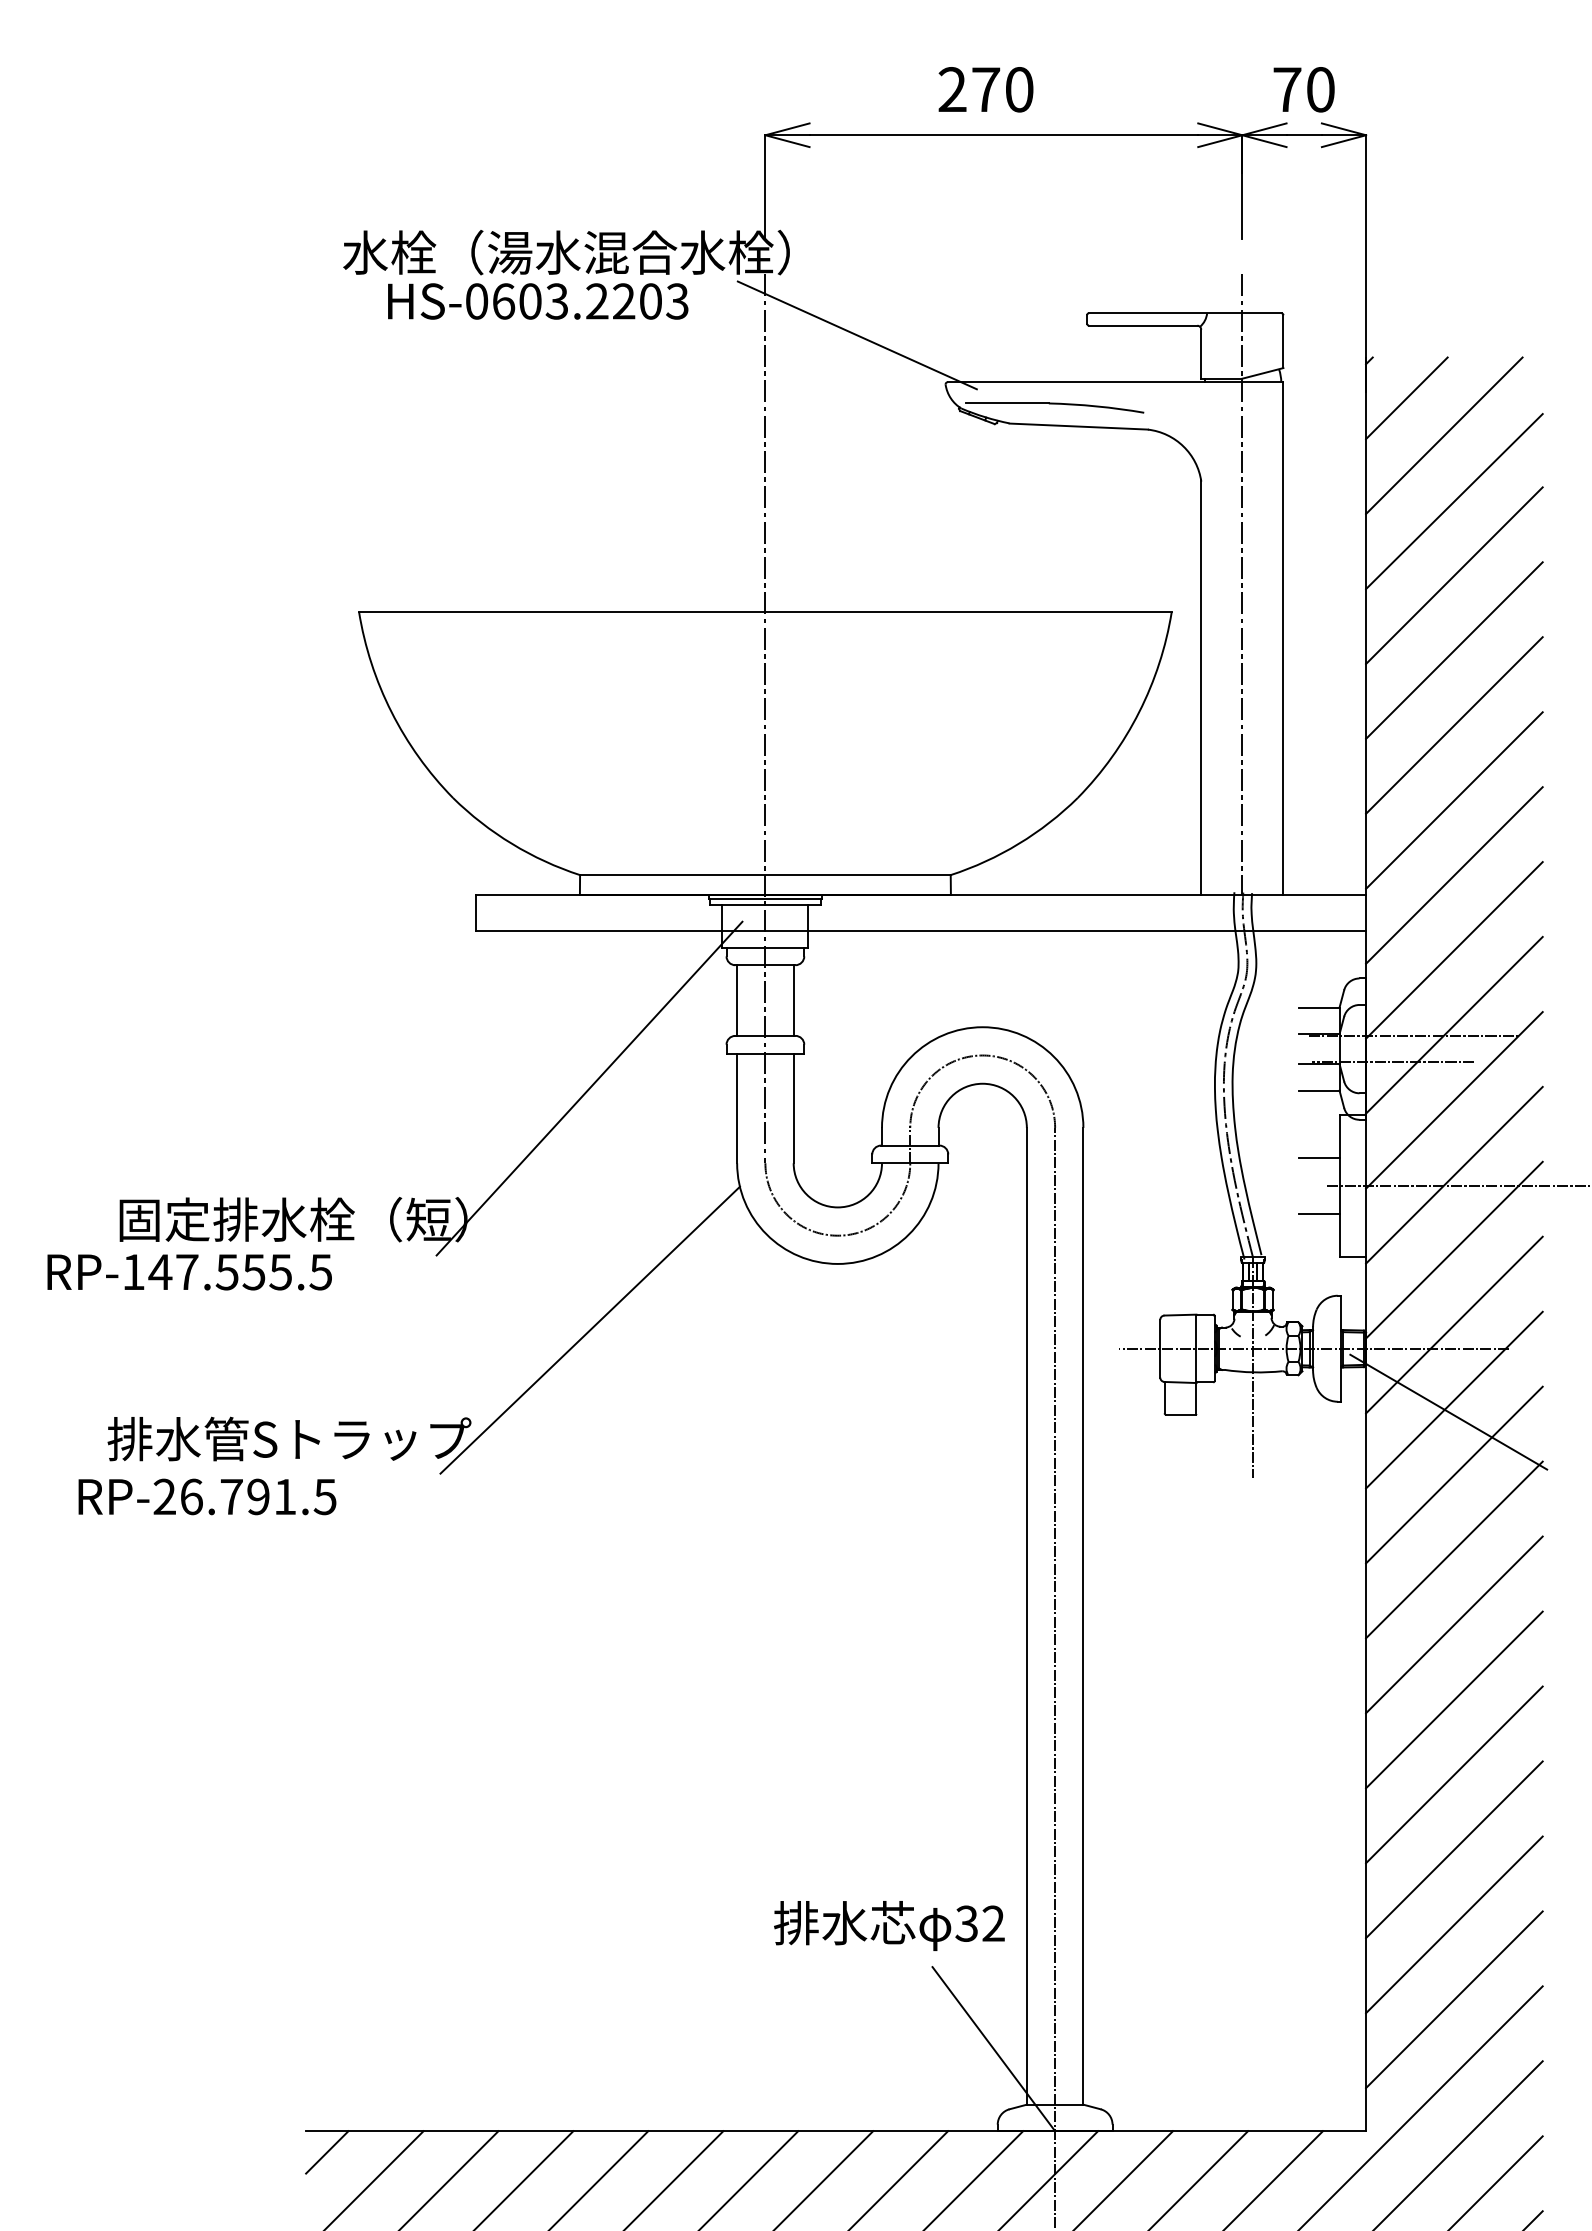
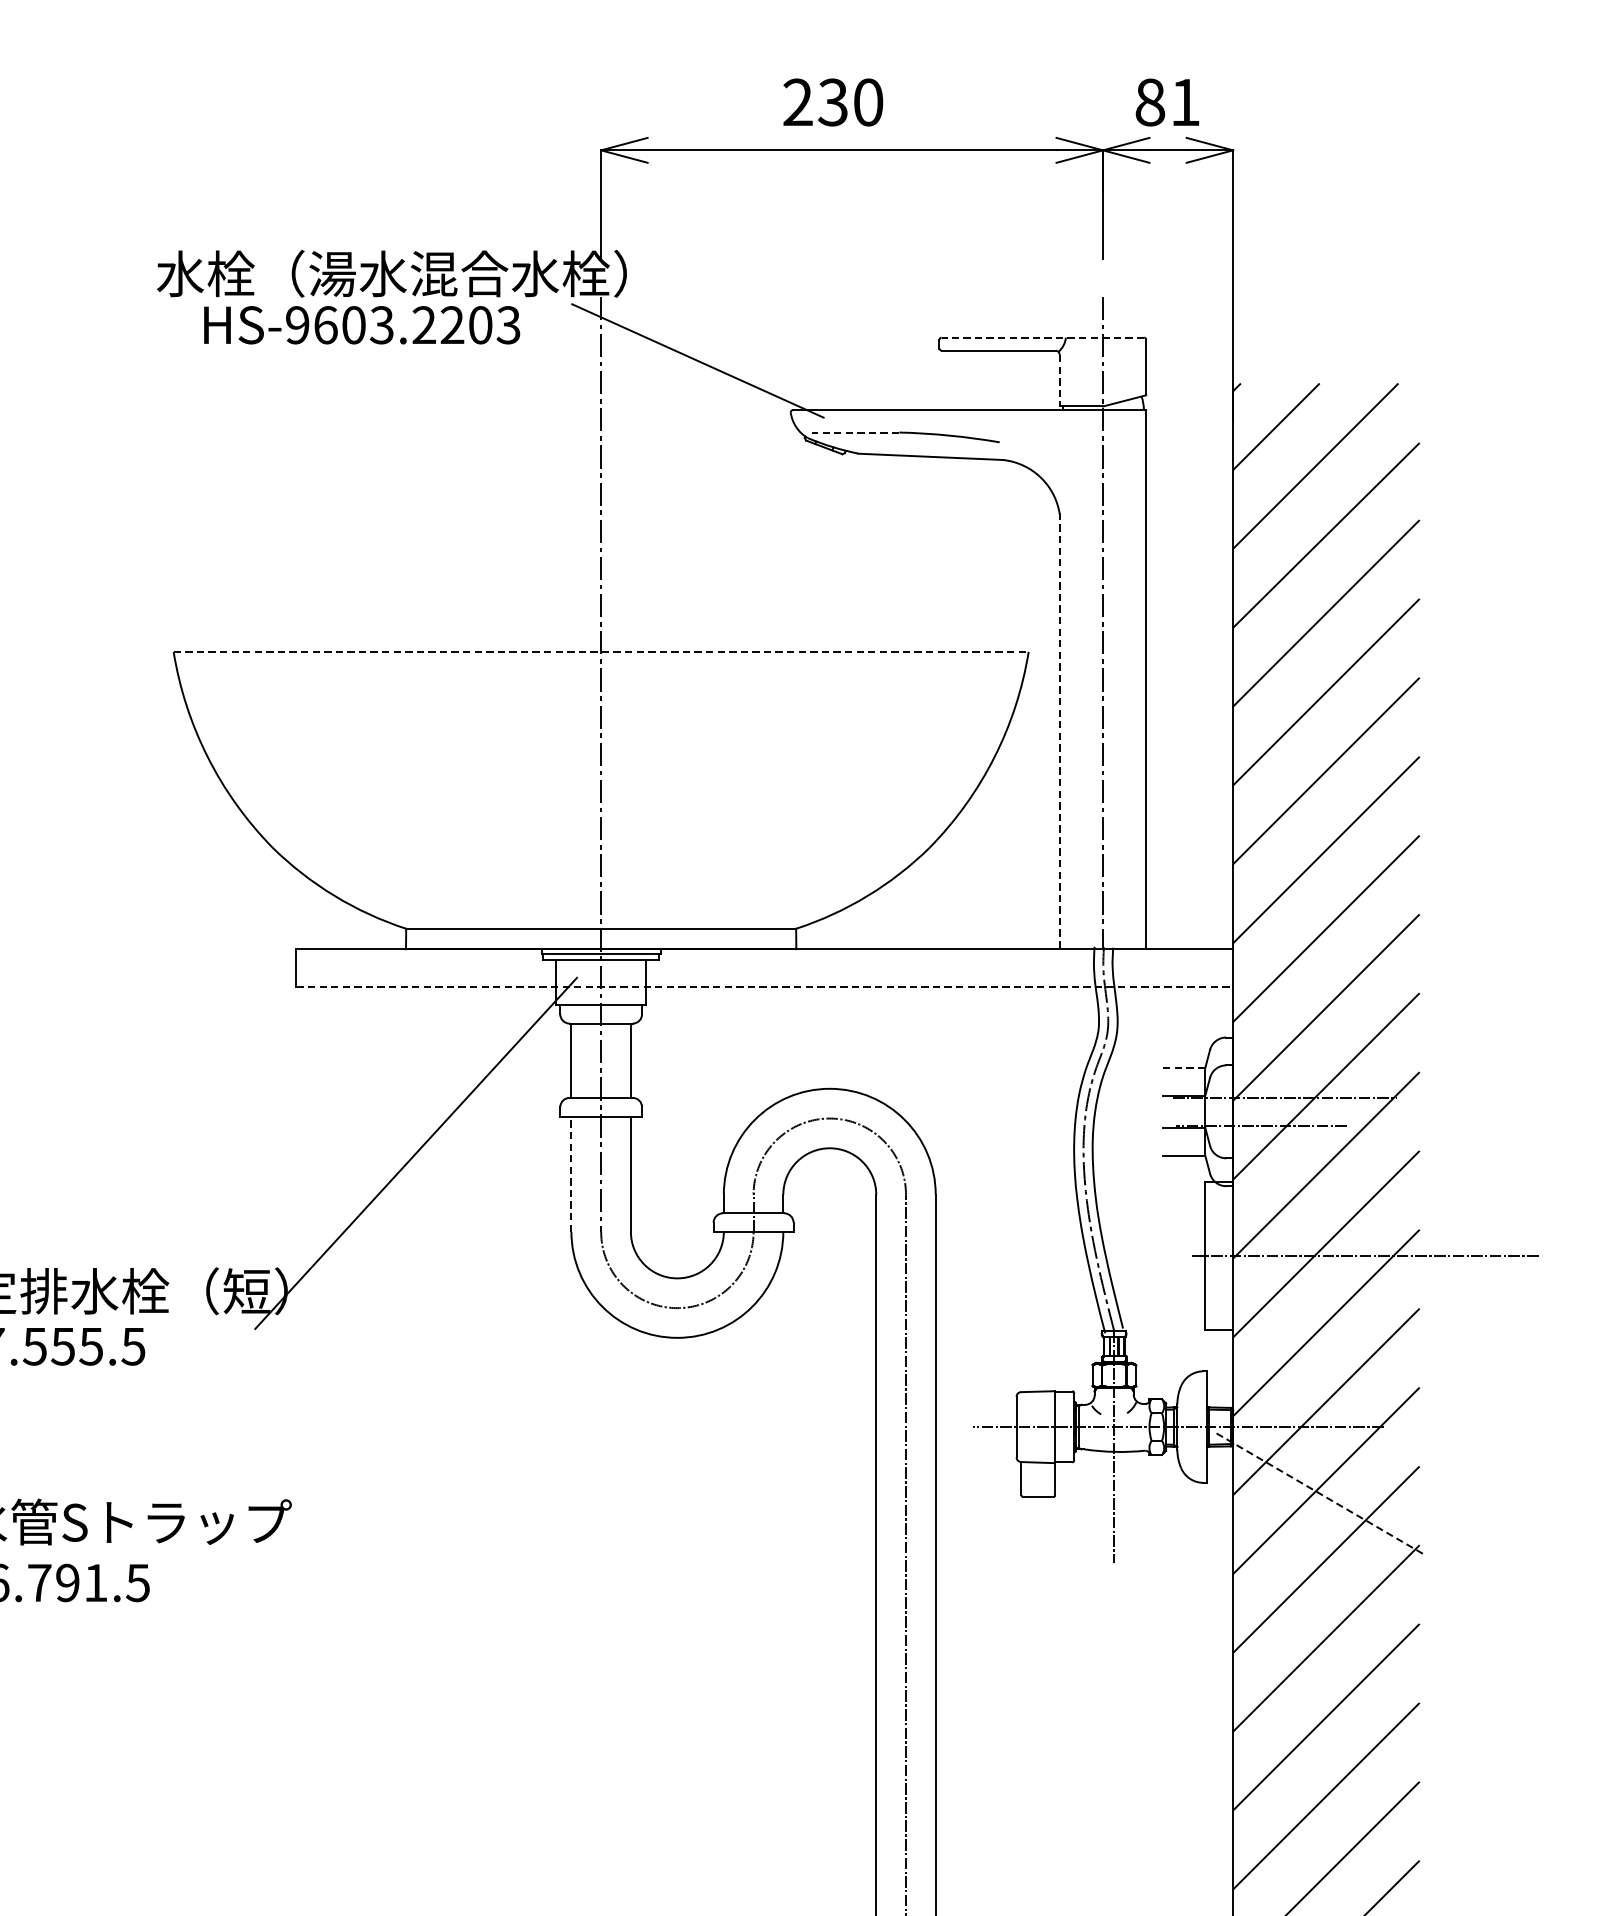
text: (985, 89) -> (832, 102), 270 -> 230
text: (1303, 89) -> (1167, 102), 70 -> 81
text: (476, 301) -> (297, 325), HS-0603.2203 -> HS-9603.2203
line: (1184, 313) -> (1042, 337), solid -> dashed
line: (1201, 354) -> (1059, 381), solid -> dashed
line: (1007, 403) -> (855, 432), solid -> dashed
line: (765, 611) -> (601, 651), solid -> dashed
line: (1201, 687) -> (1059, 731), solid -> dashed
line: (921, 930) -> (765, 987), solid -> dashed
line: (1320, 1007) -> (1185, 1068), solid -> dashed
line: (737, 1108) -> (571, 1174), solid -> dashed
line: (1319, 1157) -> (1184, 1225), removed
line: (1319, 1214) -> (1184, 1285), removed
line: (589, 1329) -> (416, 1406), removed
line: (1448, 1412) -> (1319, 1494), solid -> dashed

